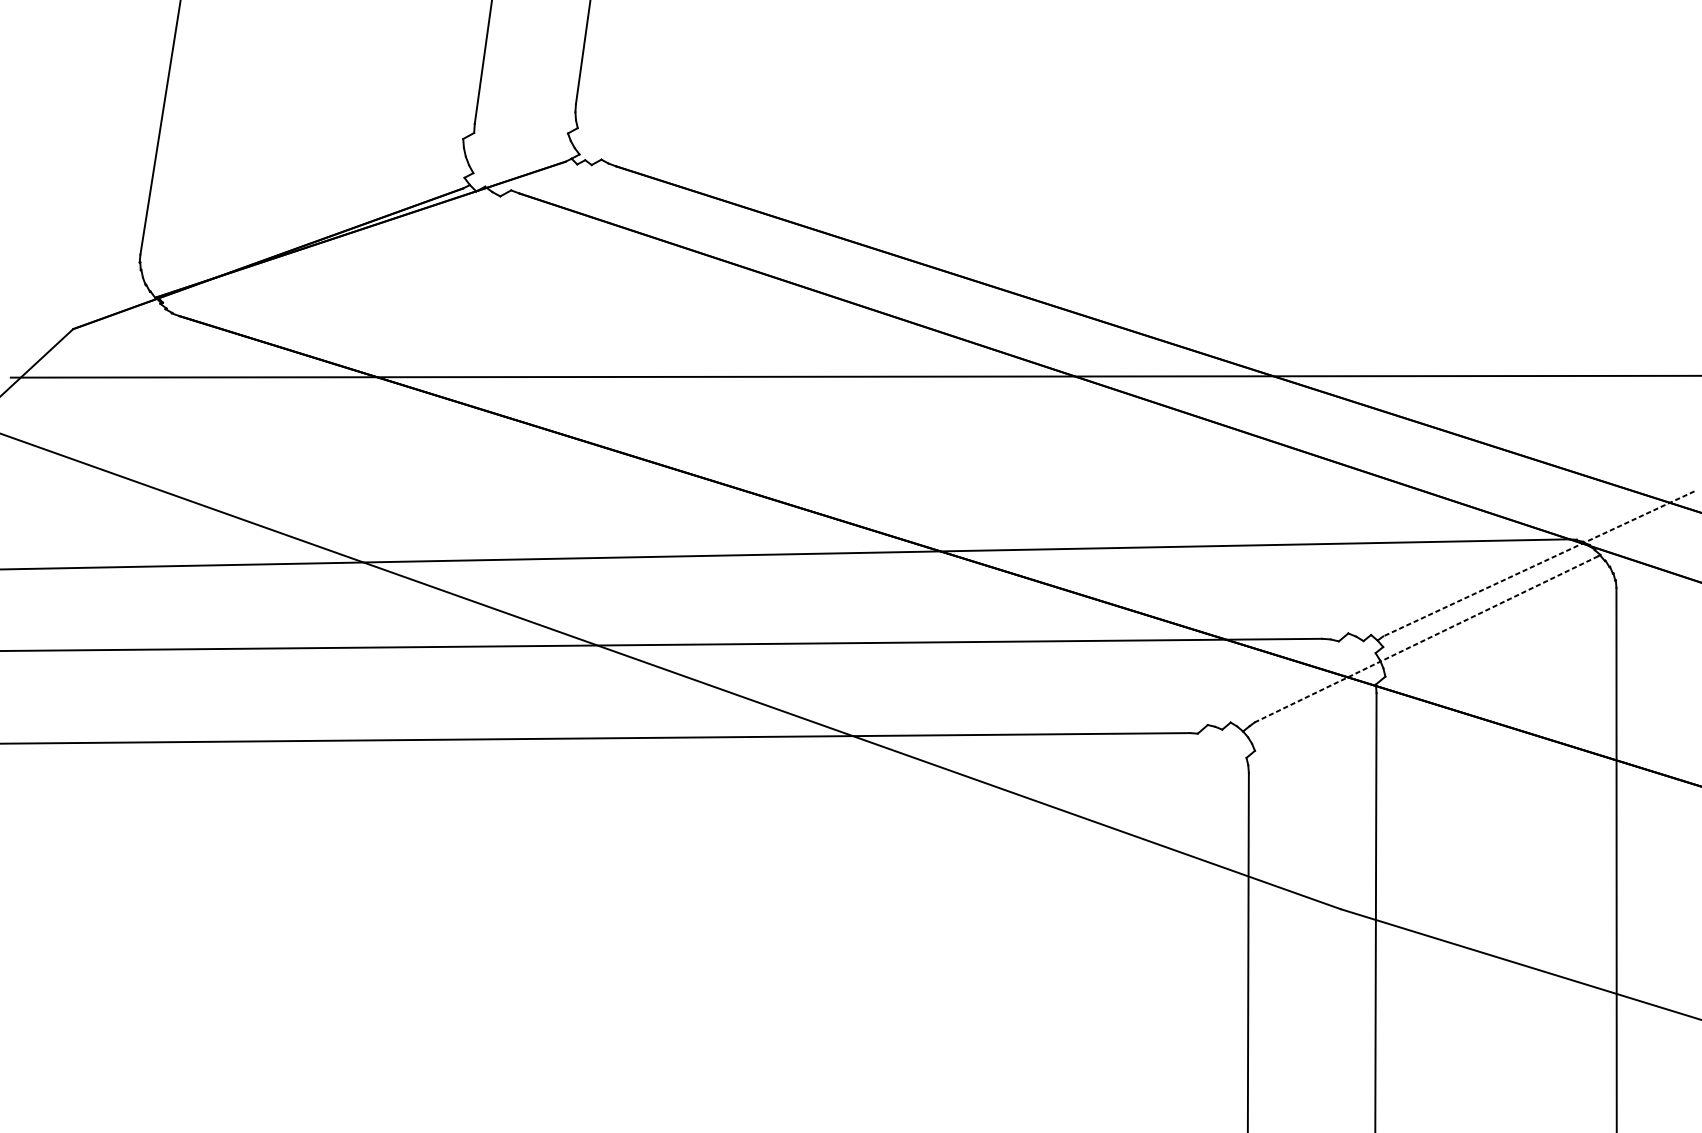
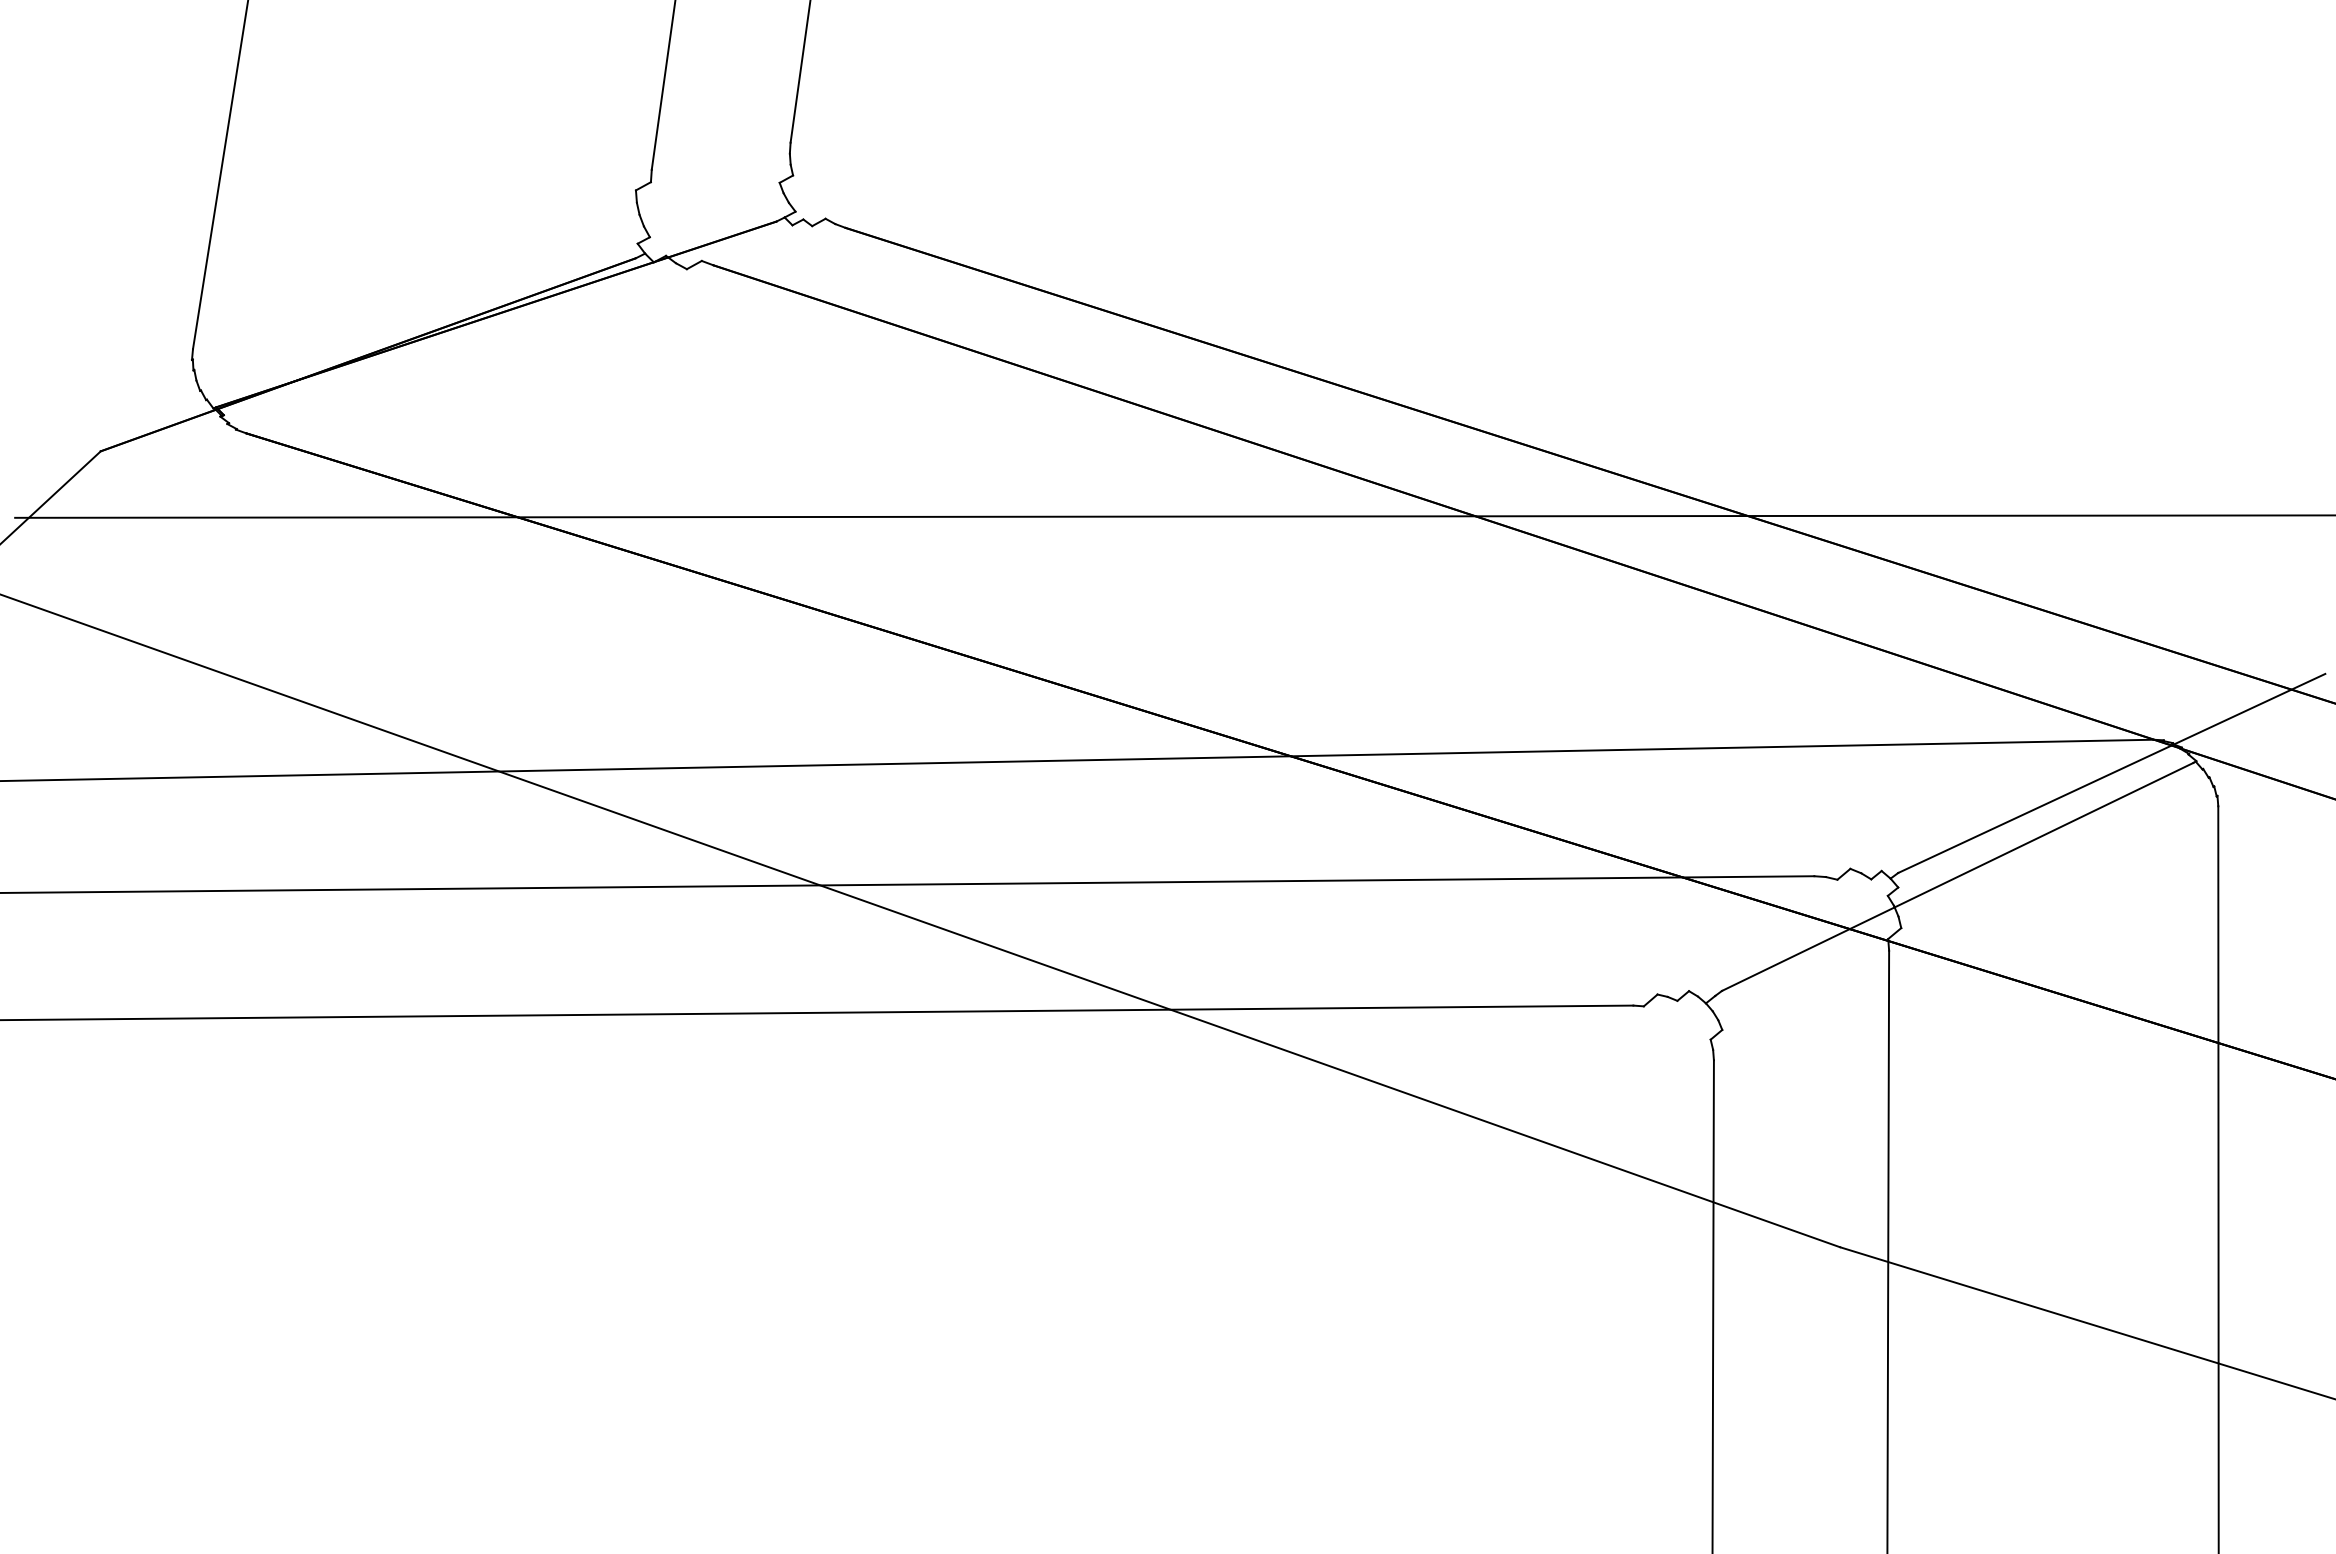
line: (1538, 563) -> (2111, 773), dashed -> solid
line: (1426, 639) -> (1957, 876), dashed -> solid

